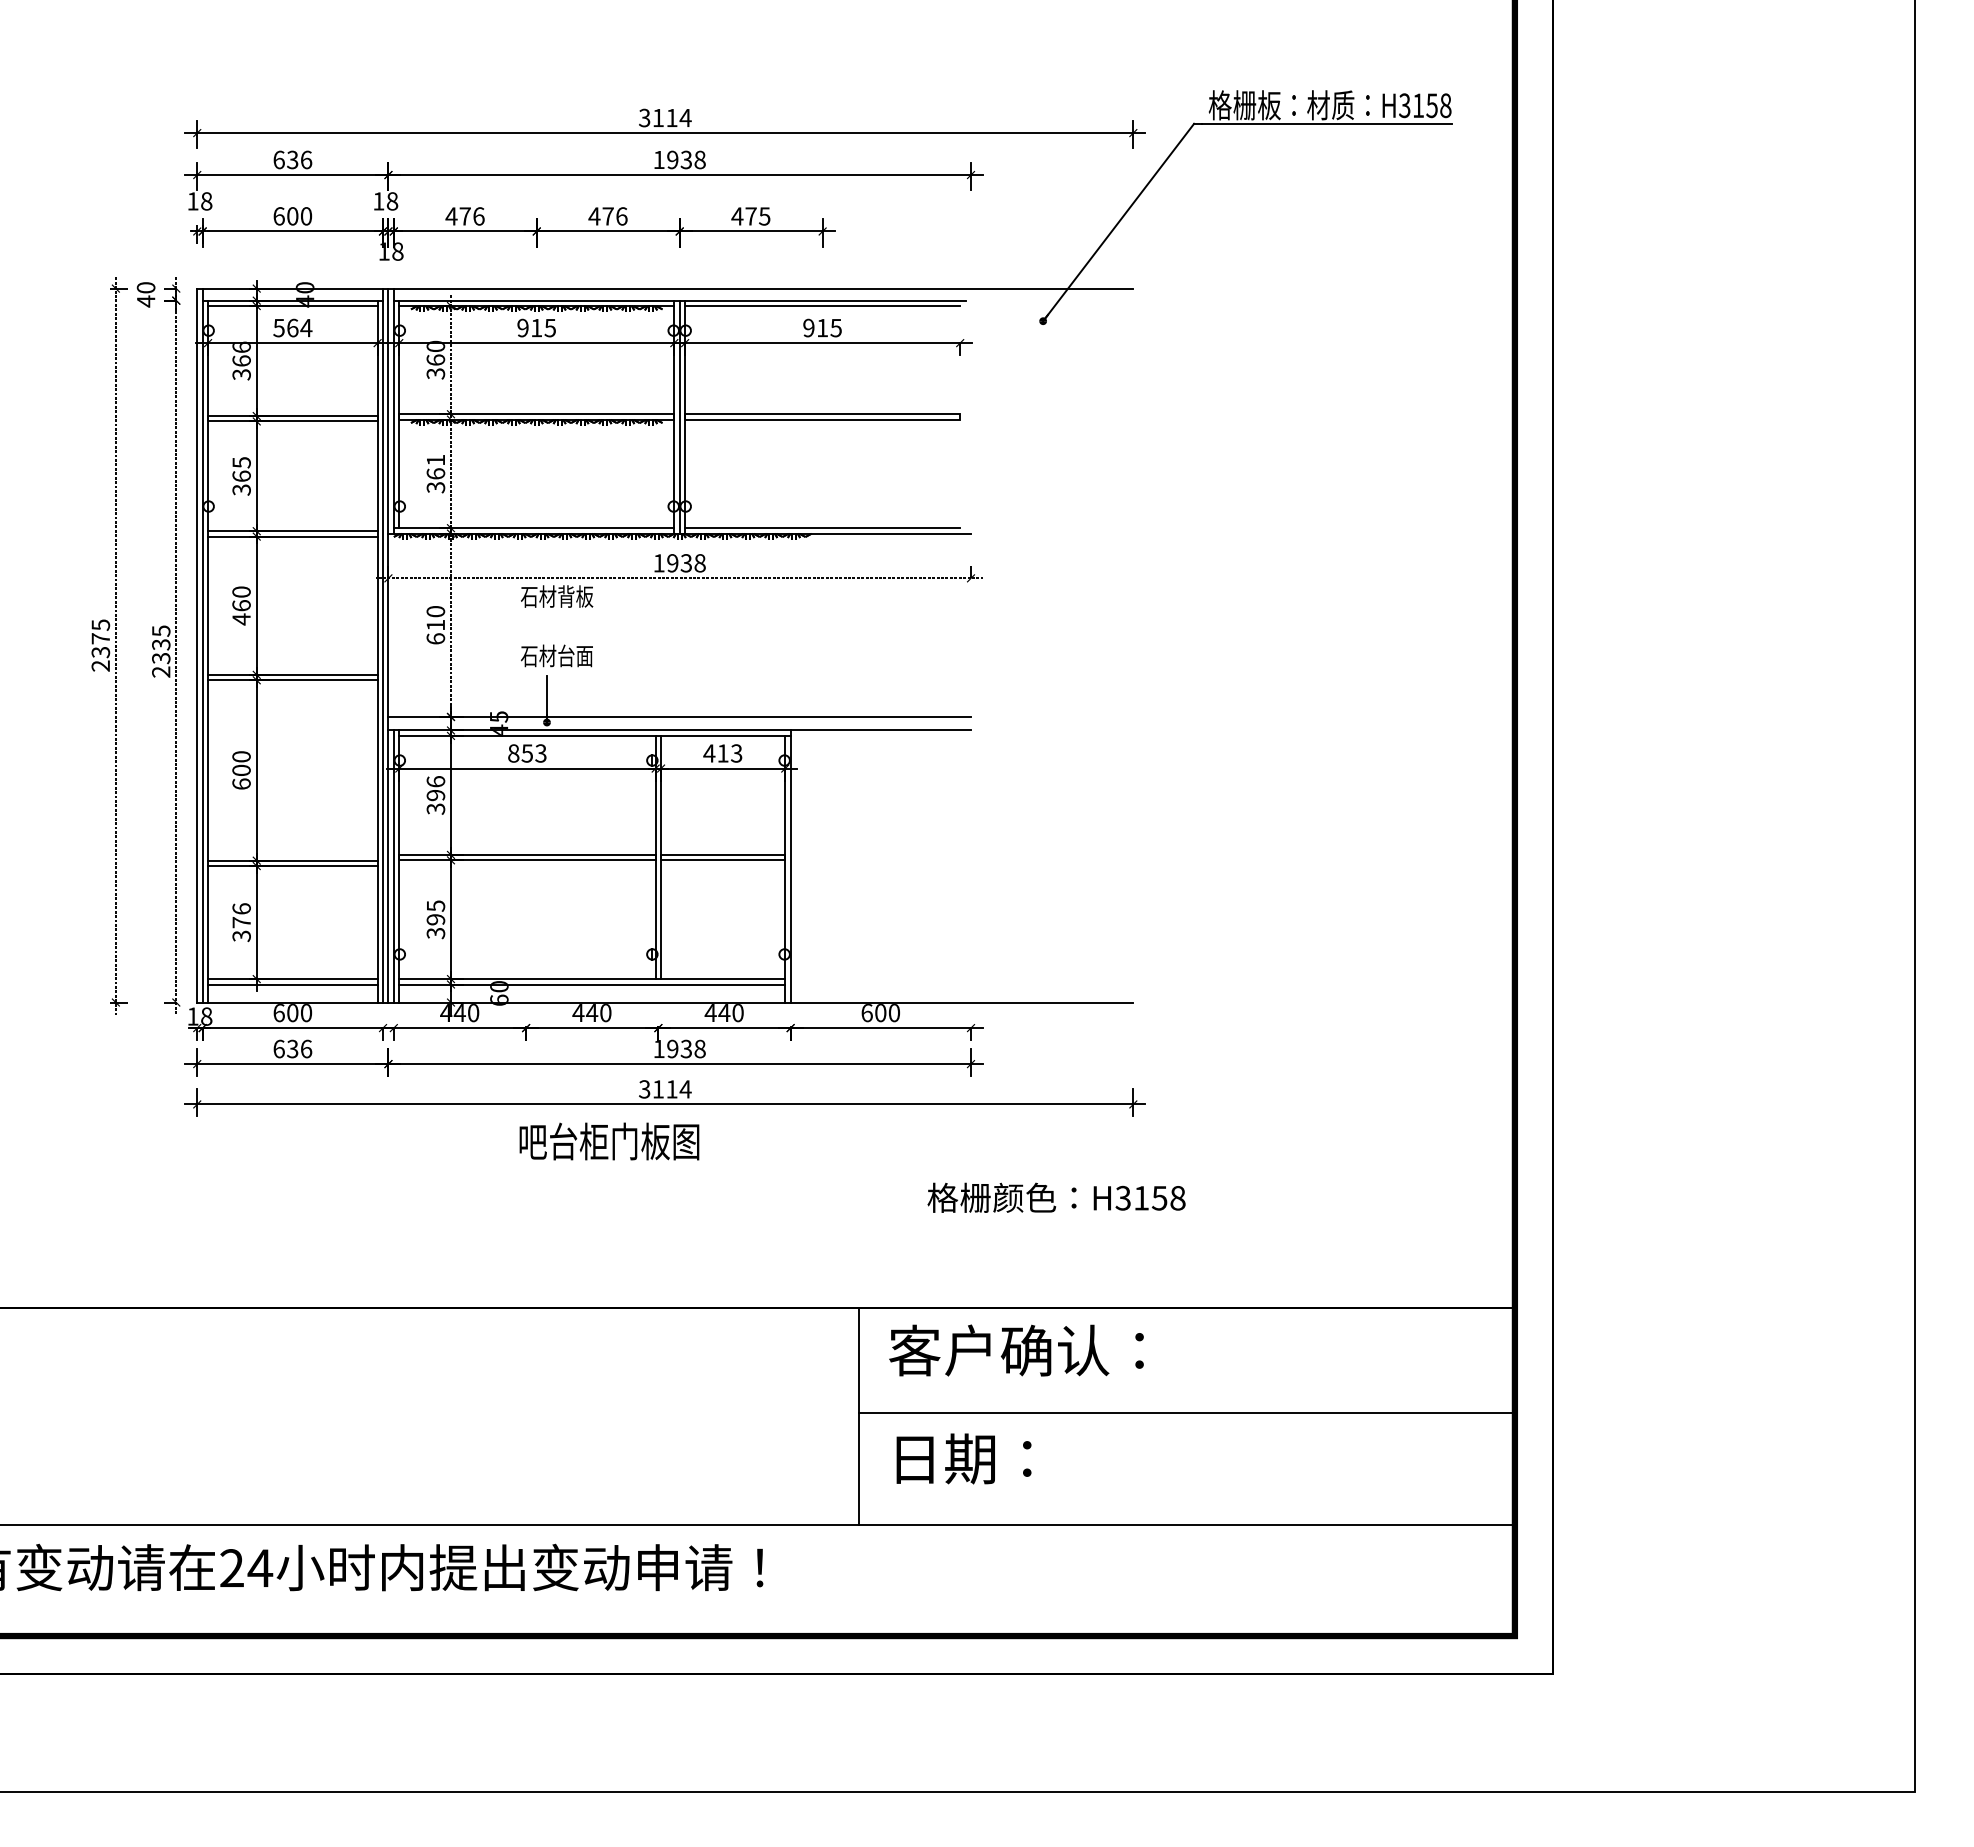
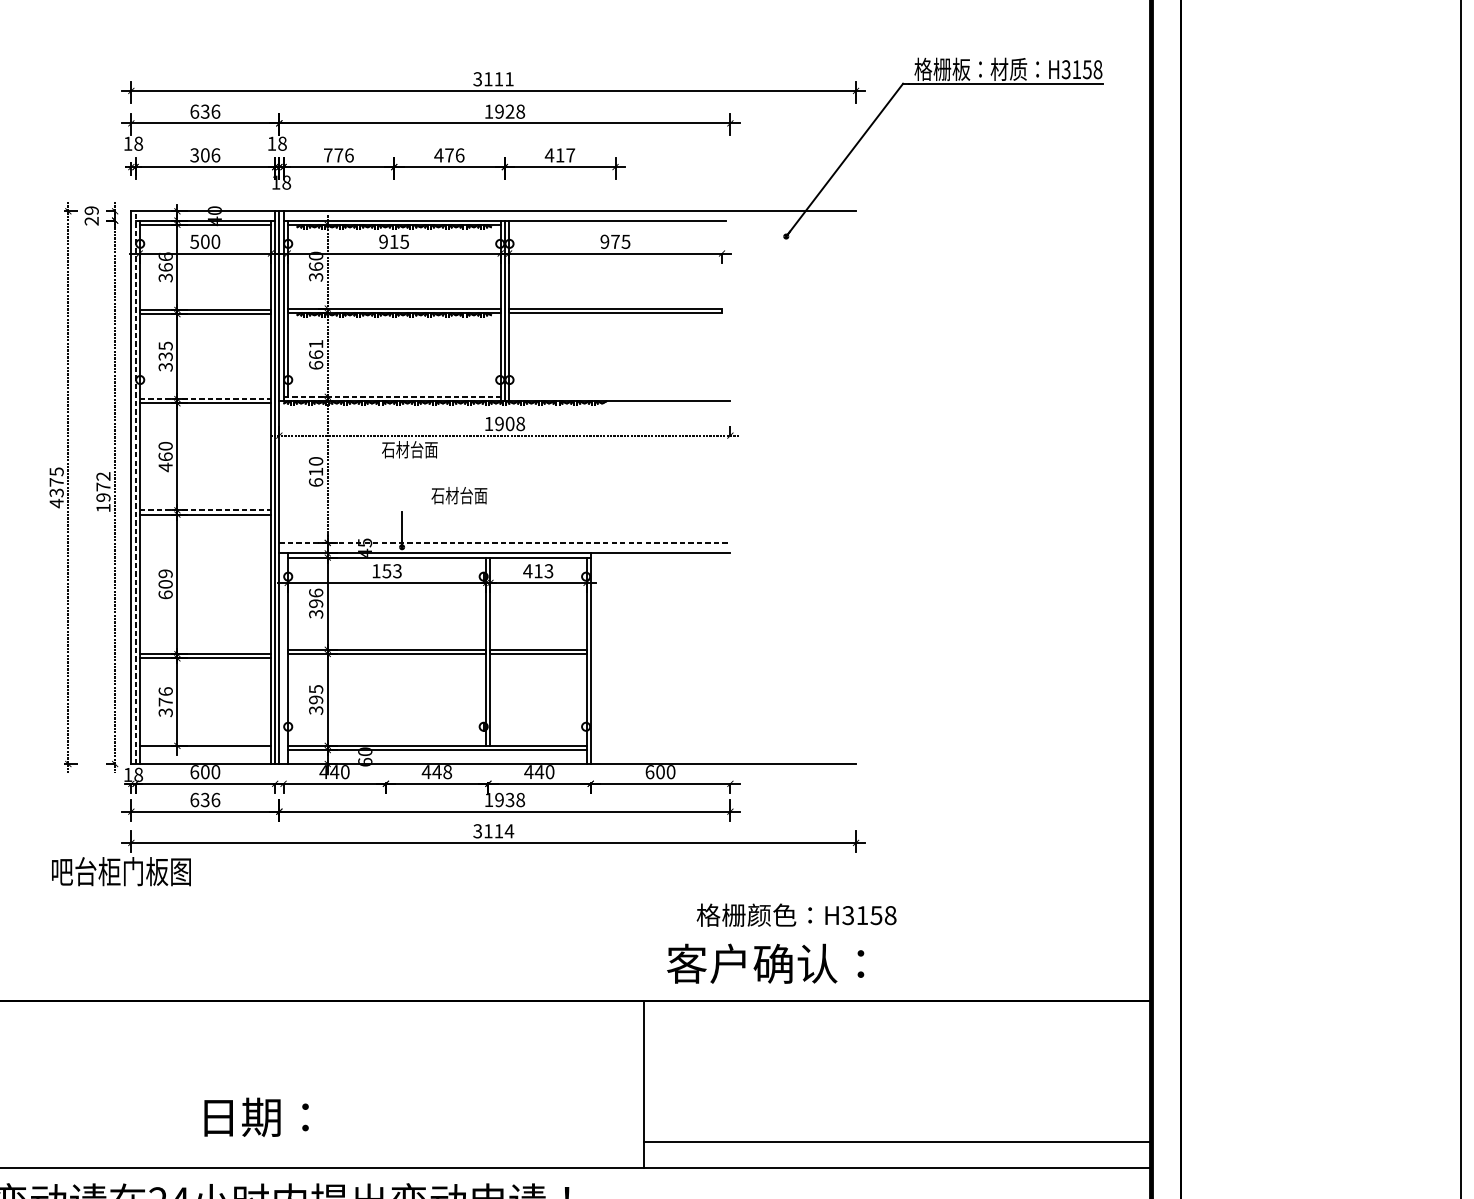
text: (685, 117) -> (509, 78), 3114 -> 3111
text: (686, 160) -> (510, 112), 1938 -> 1928
text: (292, 216) -> (205, 155), 600 -> 306
text: (451, 216) -> (328, 155), 476 -> 776
text: (757, 216) -> (565, 155), 475 -> 417
text: (145, 294) -> (91, 215), 40 -> 29
line: (822, 306) -> (615, 225), removed
text: (299, 327) -> (210, 241), 564 -> 500
text: (822, 328) -> (615, 242), 915 -> 975
text: (241, 476) -> (165, 356), 365 -> 335
text: (435, 487) -> (315, 365), 361 -> 661
line: (534, 528) -> (392, 397), solid -> dashed
line: (822, 528) -> (615, 397), removed
line: (292, 531) -> (205, 399), solid -> dashed
text: (686, 563) -> (510, 424), 1938 -> 1908
text: (575, 596) -> (424, 449), 石材背板 -> 石材台面
line: (202, 645) -> (135, 487), solid -> dashed
text: (161, 651) -> (103, 492), 2335 -> 1972
text: (556, 655) -> (459, 495), moved
text: (100, 666) -> (56, 503), 2375 -> 4375
line: (292, 674) -> (205, 510), solid -> dashed
line: (680, 716) -> (505, 542), solid -> dashed
text: (513, 753) -> (376, 571), 853 -> 153
text: (241, 756) -> (165, 573), 600 -> 609
line: (393, 866) -> (283, 658), removed
line: (292, 984) -> (205, 750), removed
text: (605, 1012) -> (447, 771), 440 -> 448
text: (609, 1141) -> (121, 871), moved
text: (1016, 1350) -> (765, 963), moved
line: (1186, 1413) -> (897, 1142), moved
text: (963, 1458) -> (256, 1117), moved

